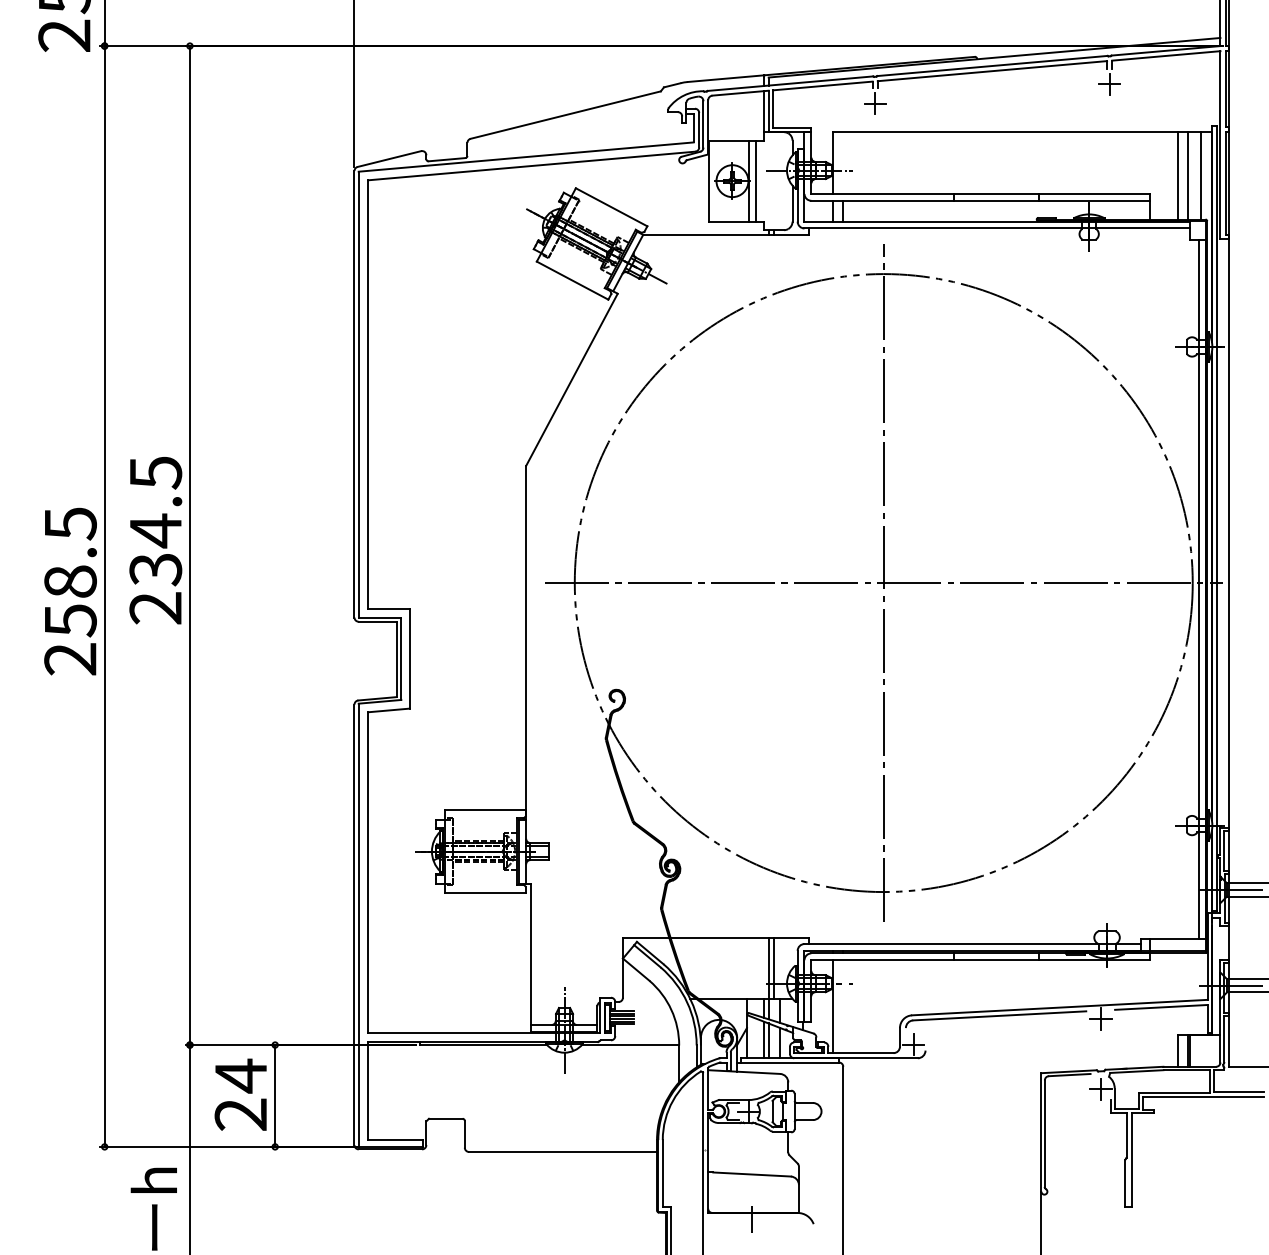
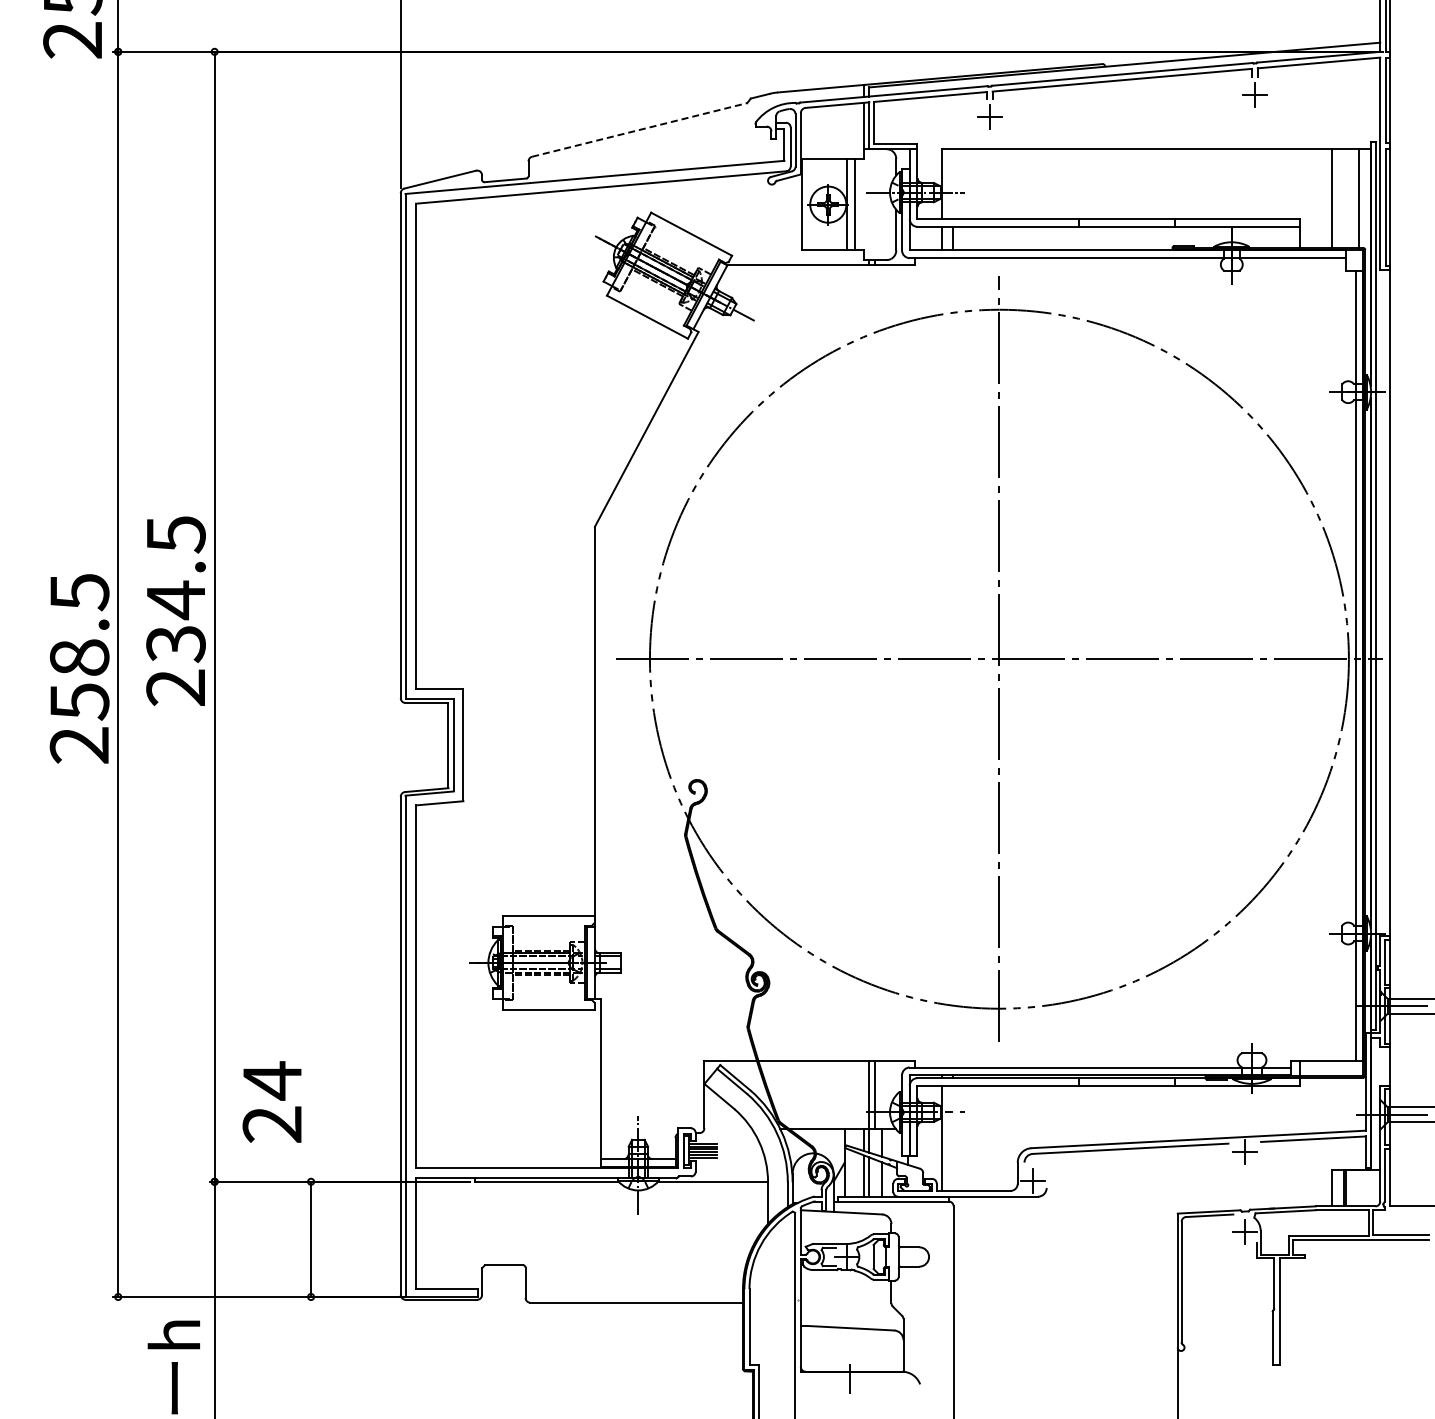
line: (565, 114) -> (639, 129), solid -> dashed
line: (1188, 175) -> (1344, 198), removed
text: (240, 1094) -> (271, 1101), moved

